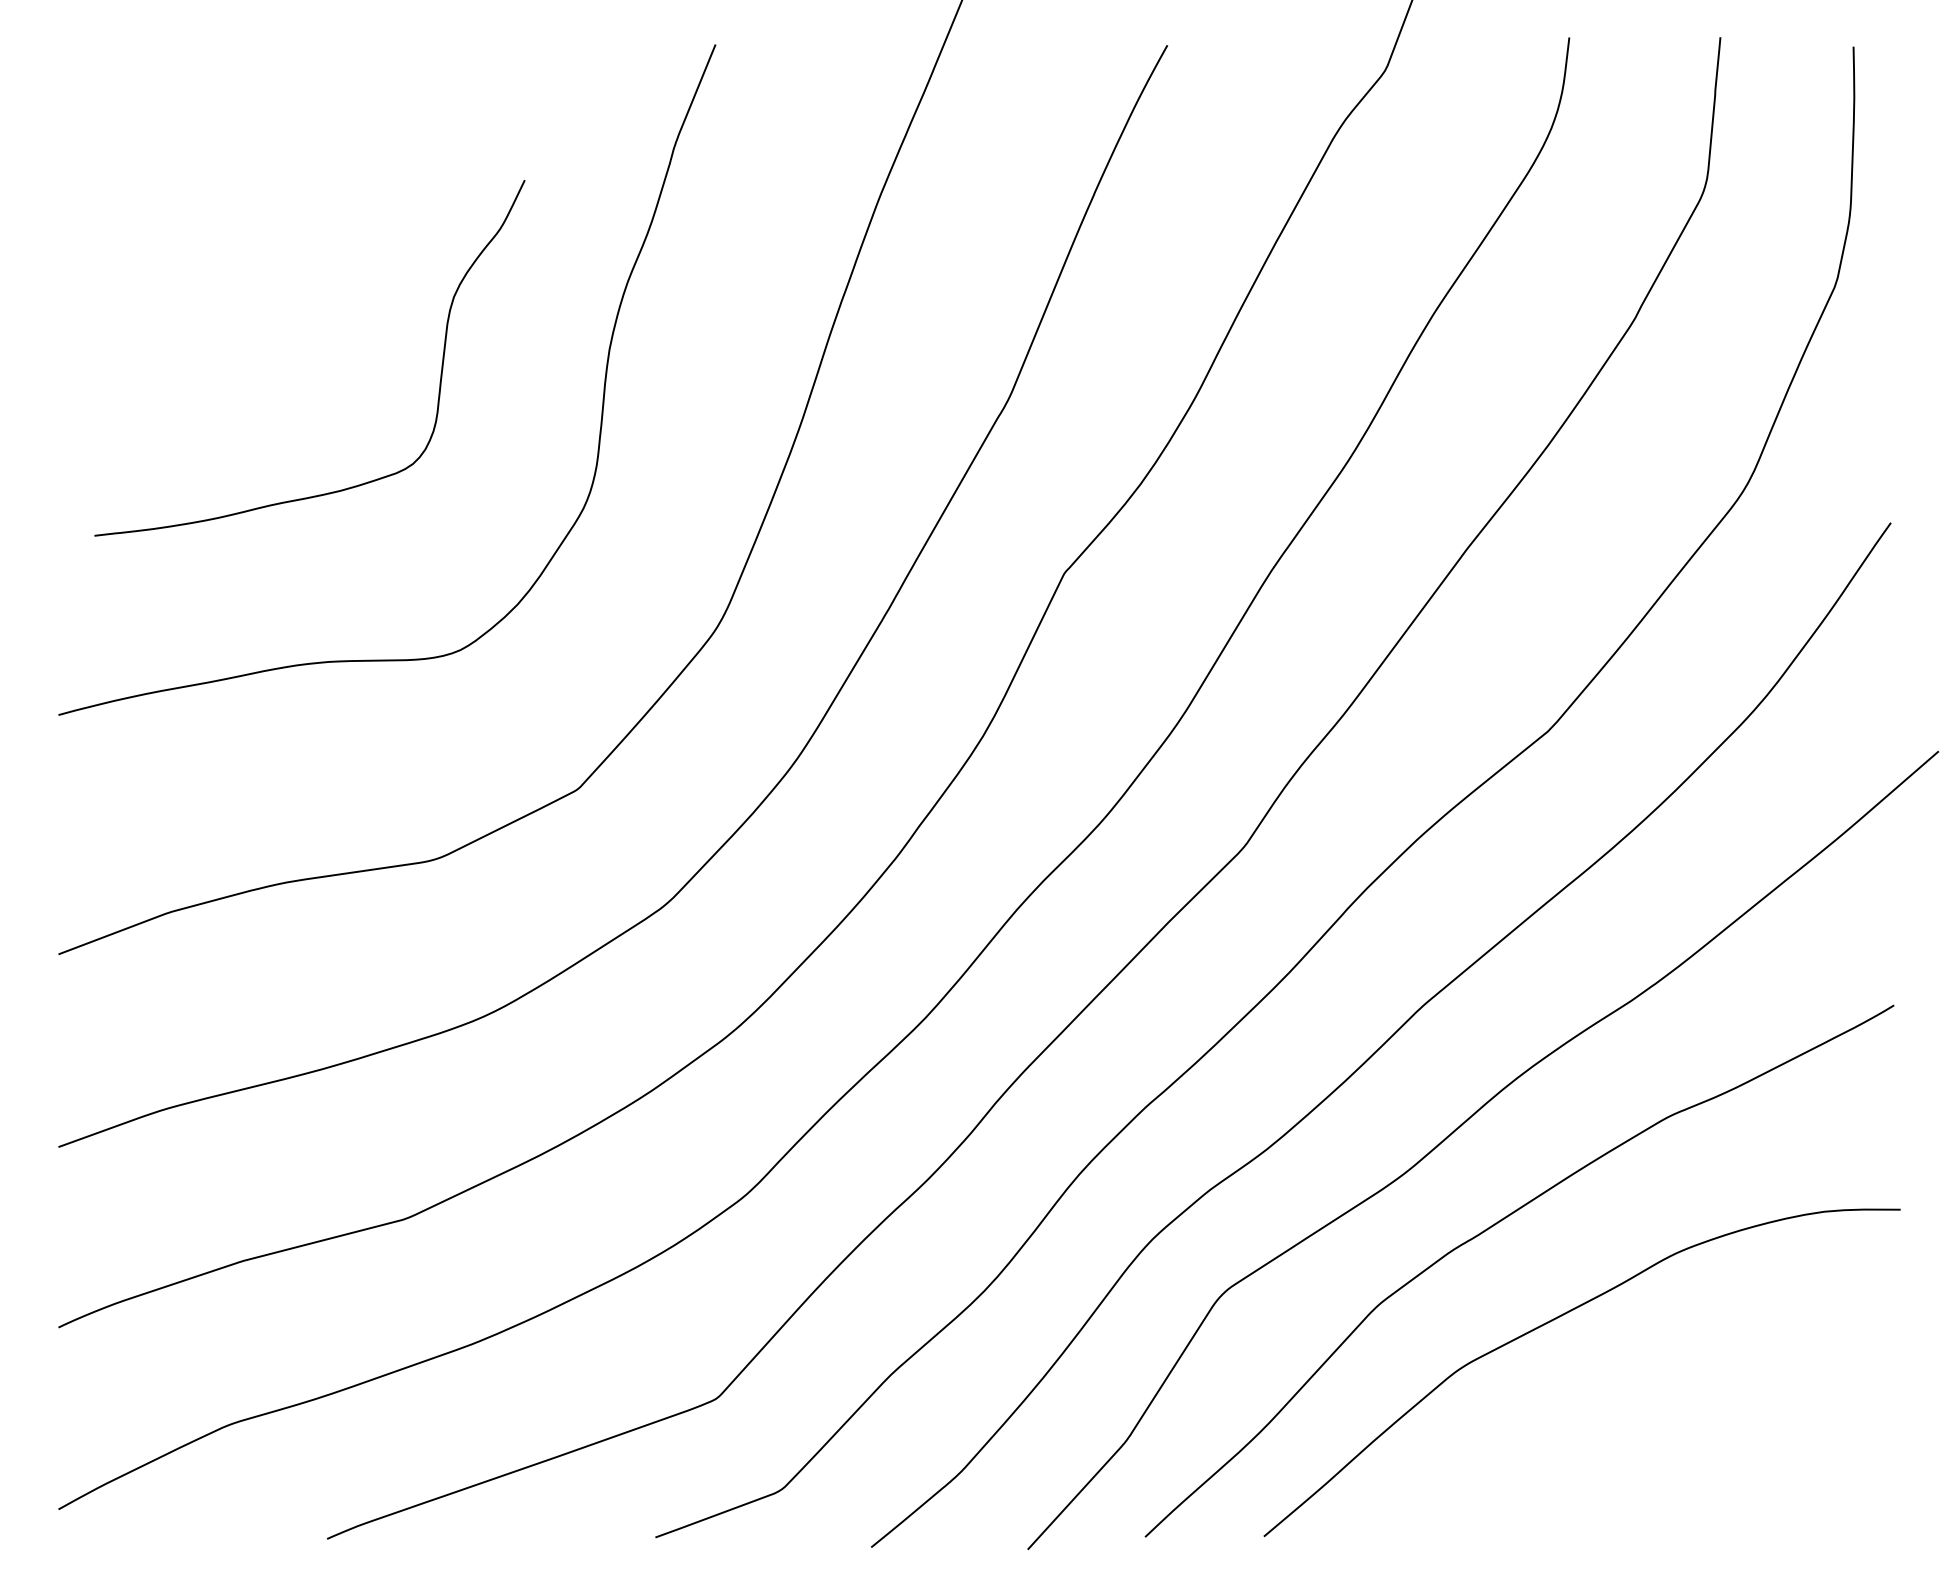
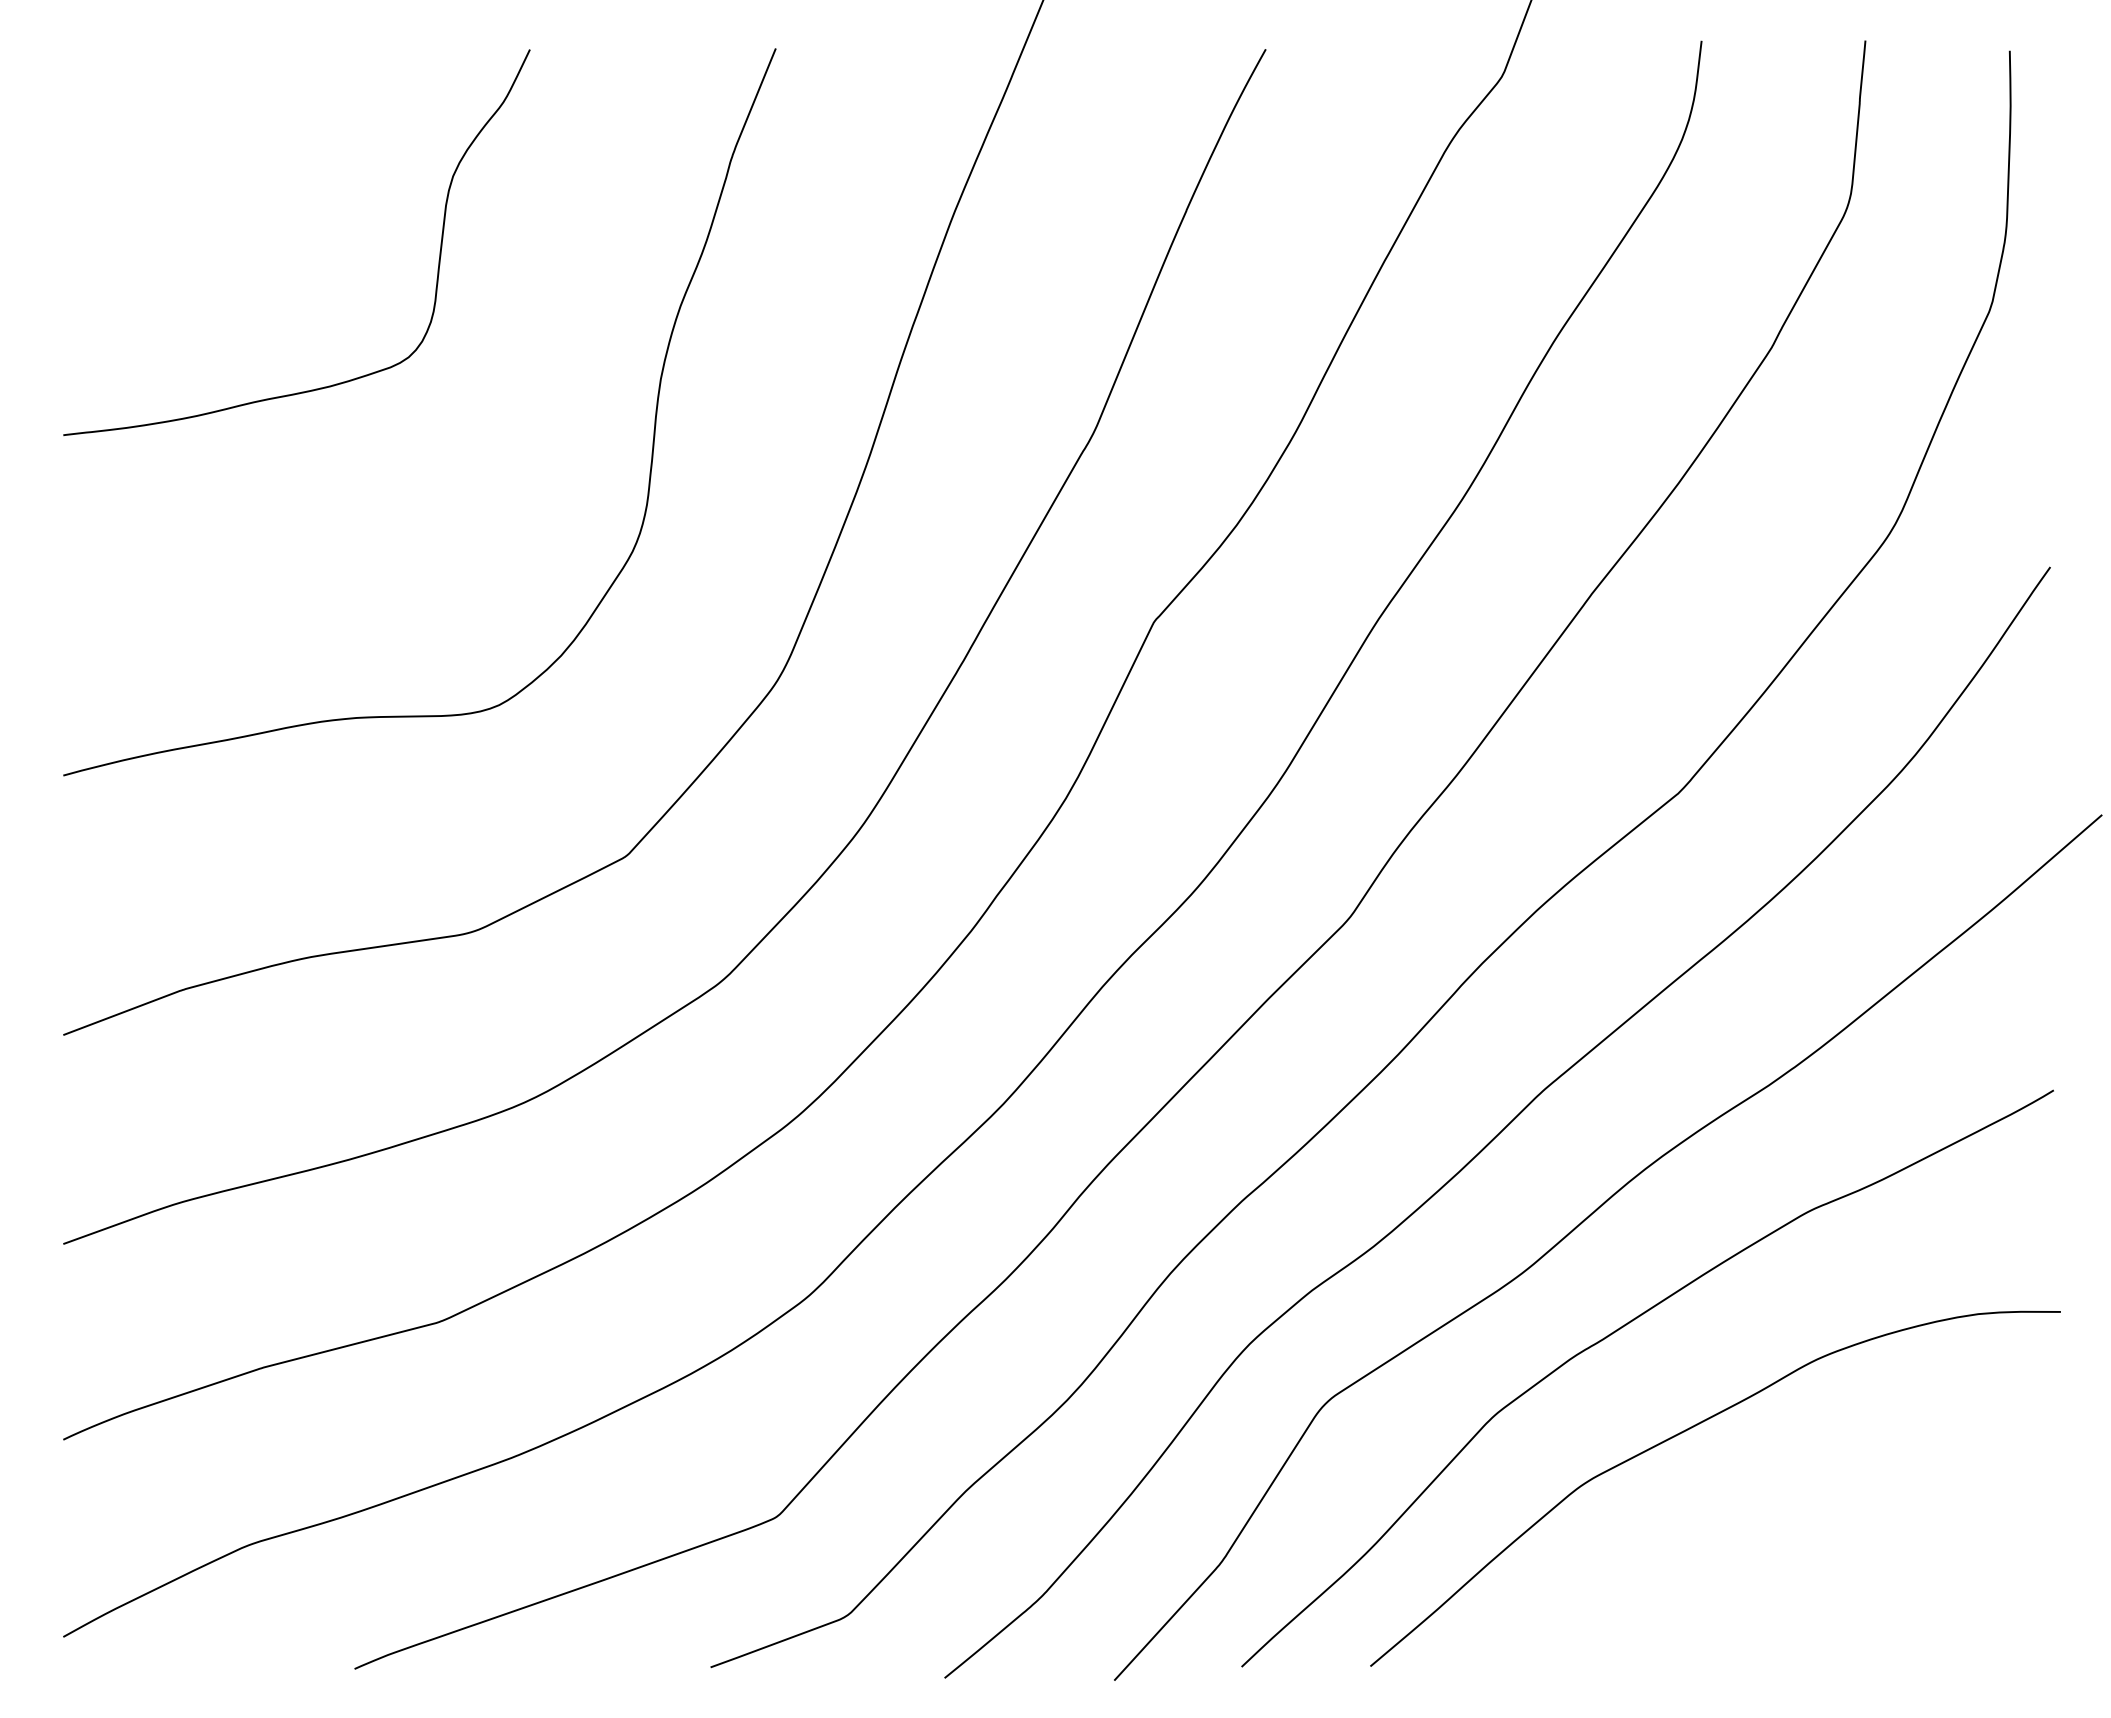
curve: (440, 374) -> (438, 260), moved

